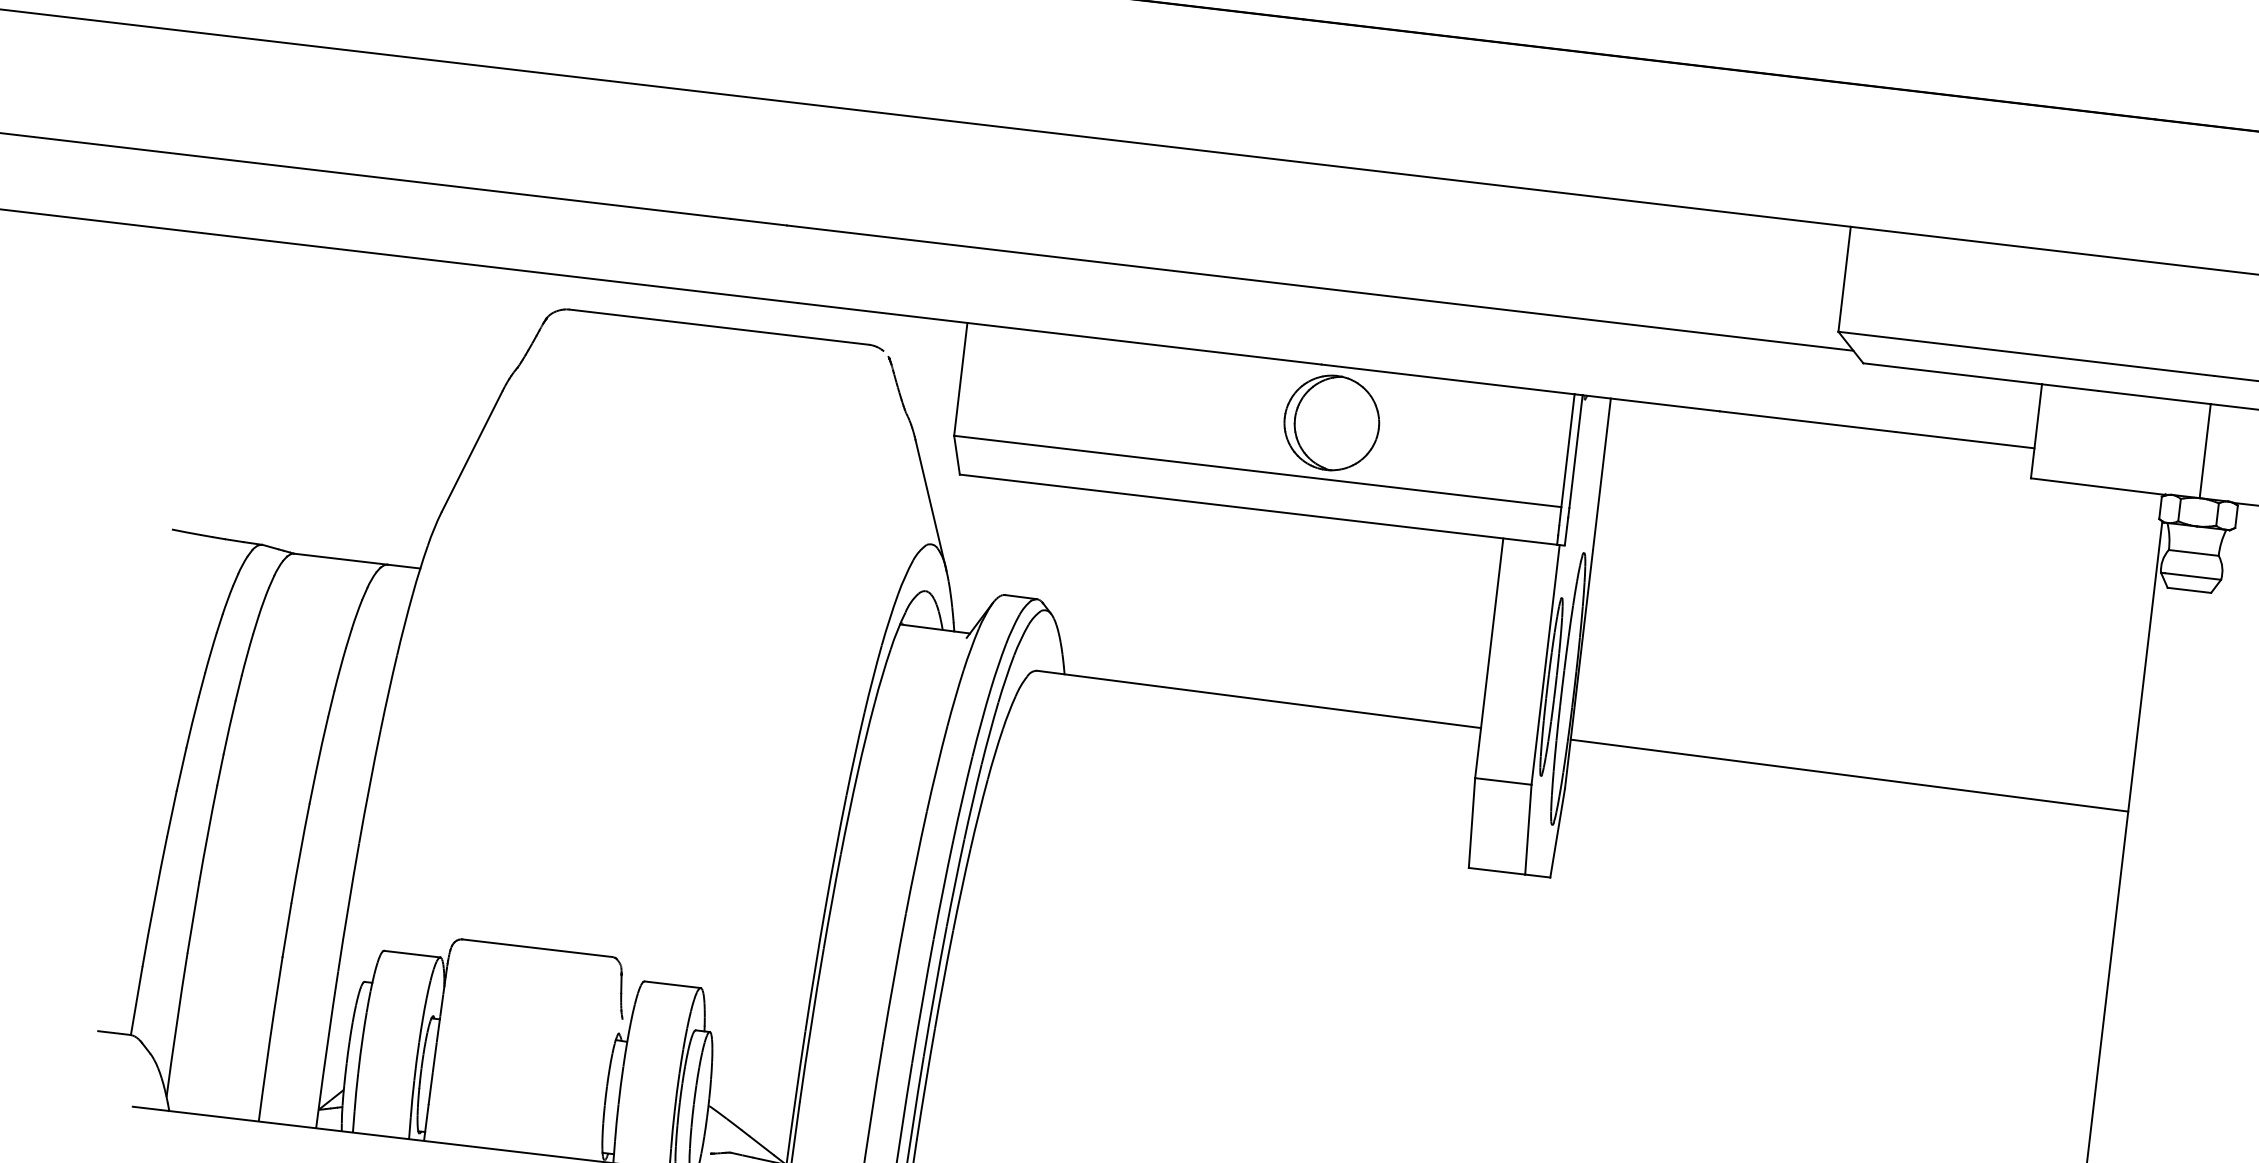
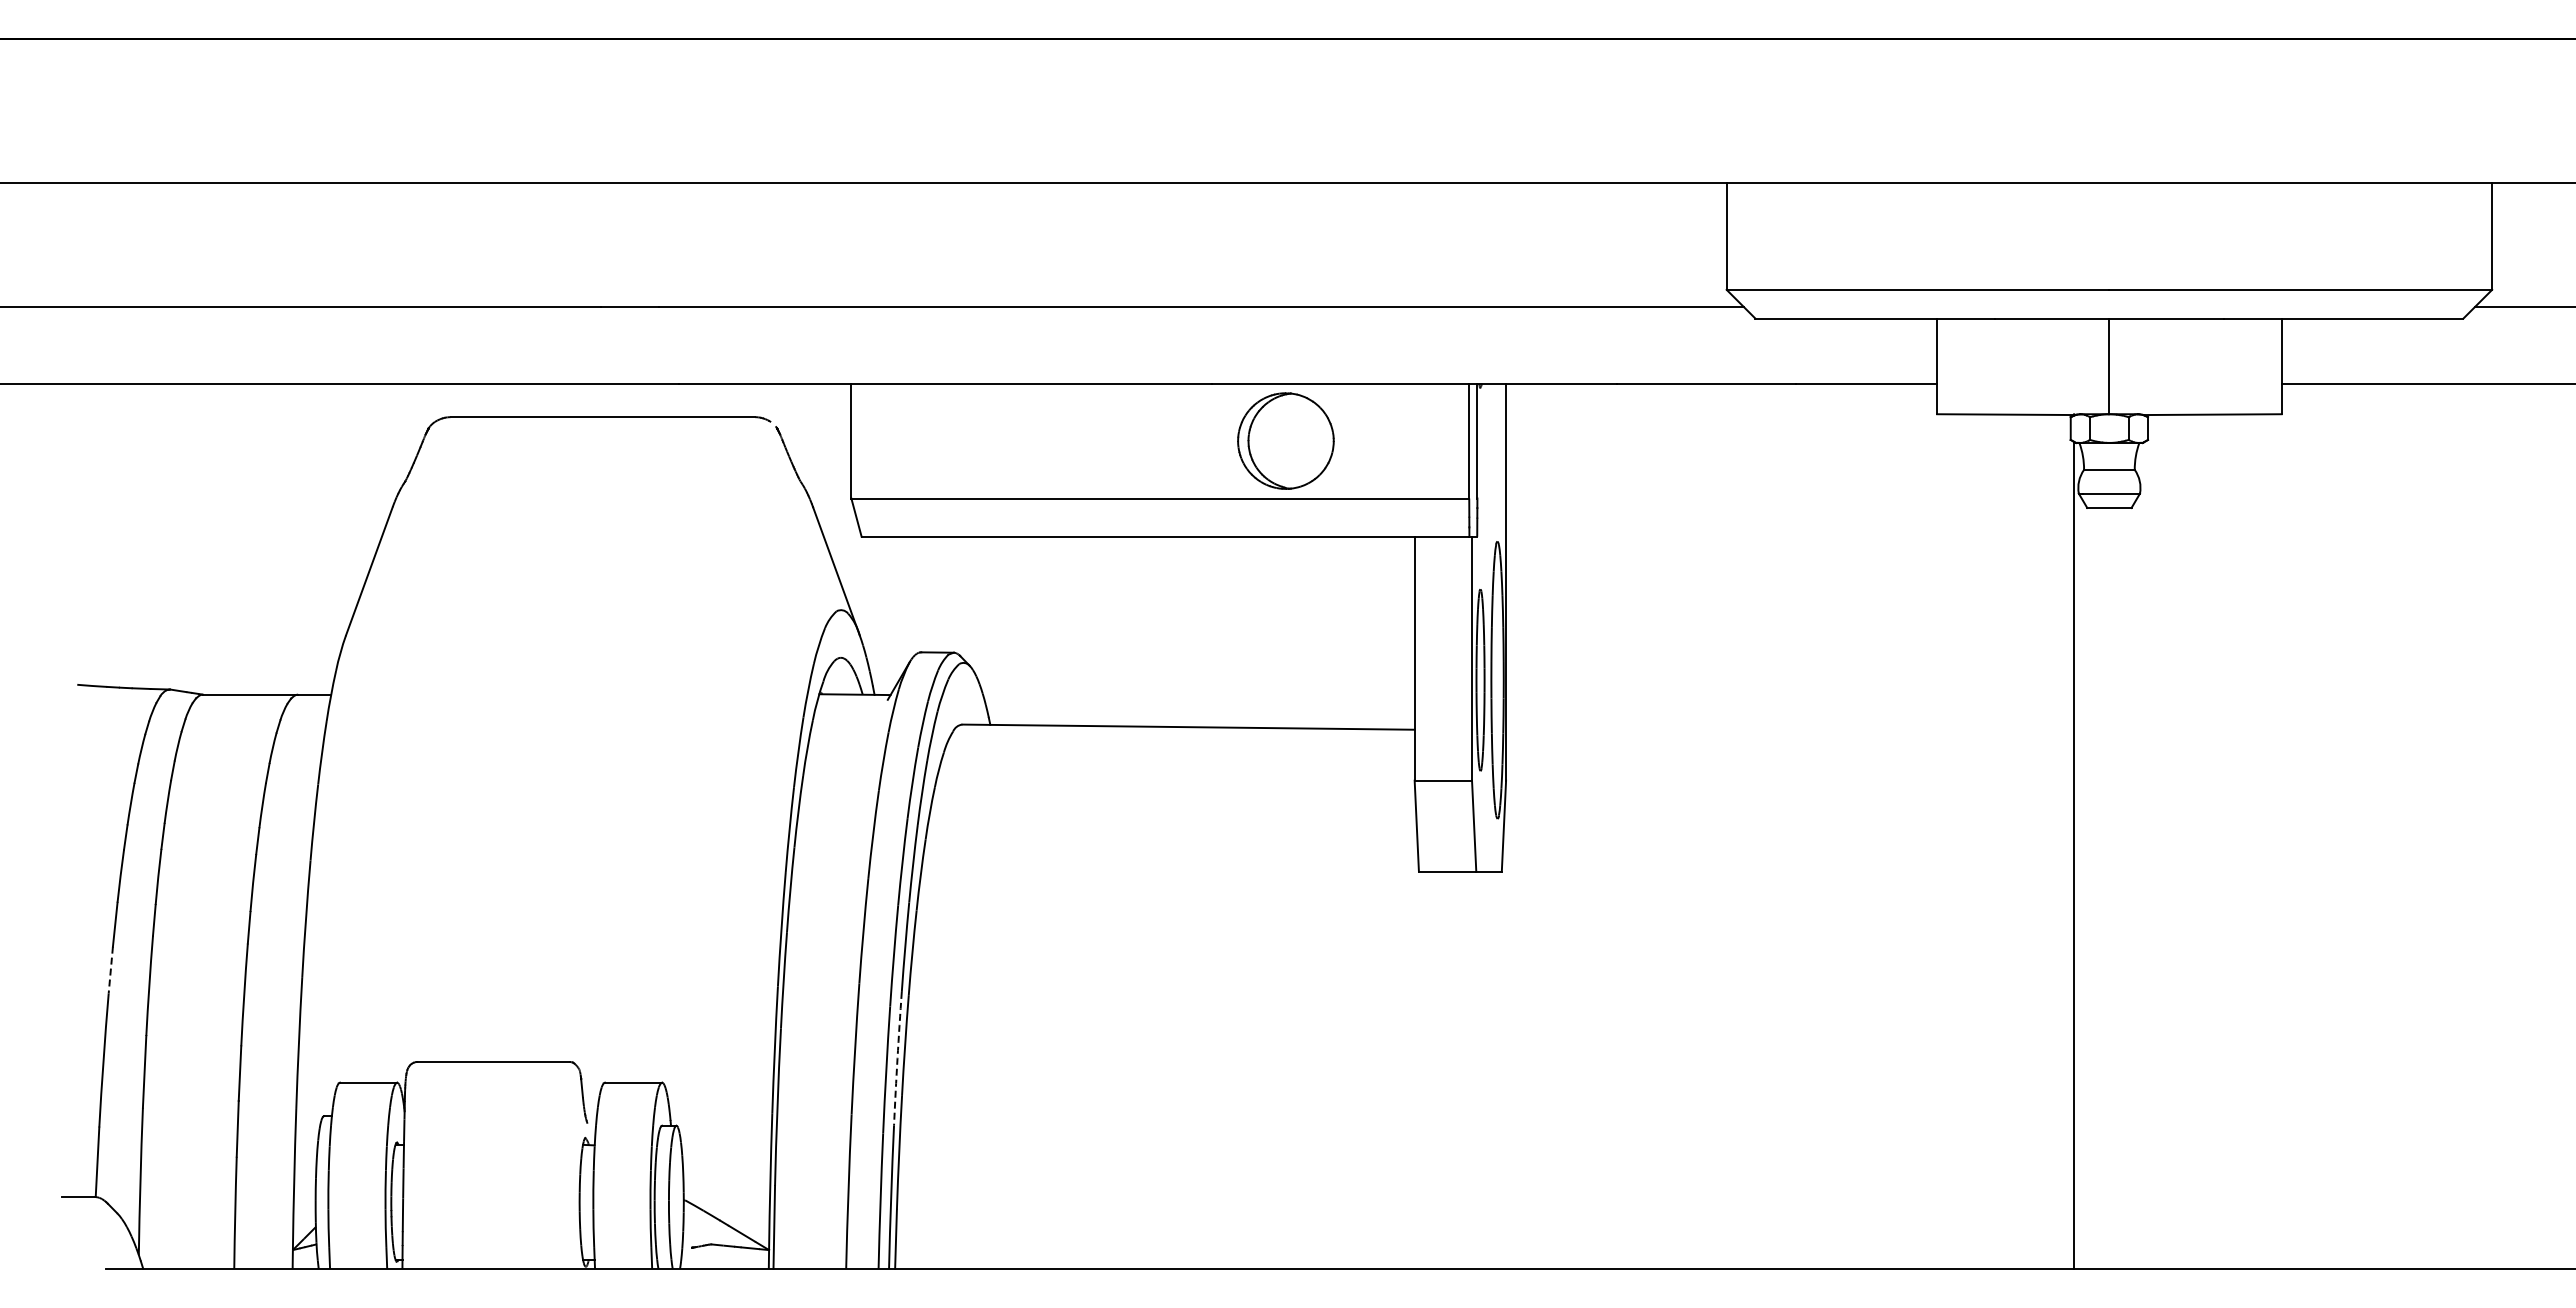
part: (1331, 422) -> (1285, 440), moved
line: (1849, 775) -> (1790, 733), removed
line: (171, 814) -> (110, 970), solid -> dashed
arc: (934, 991) -> (897, 1058), solid -> dashed

